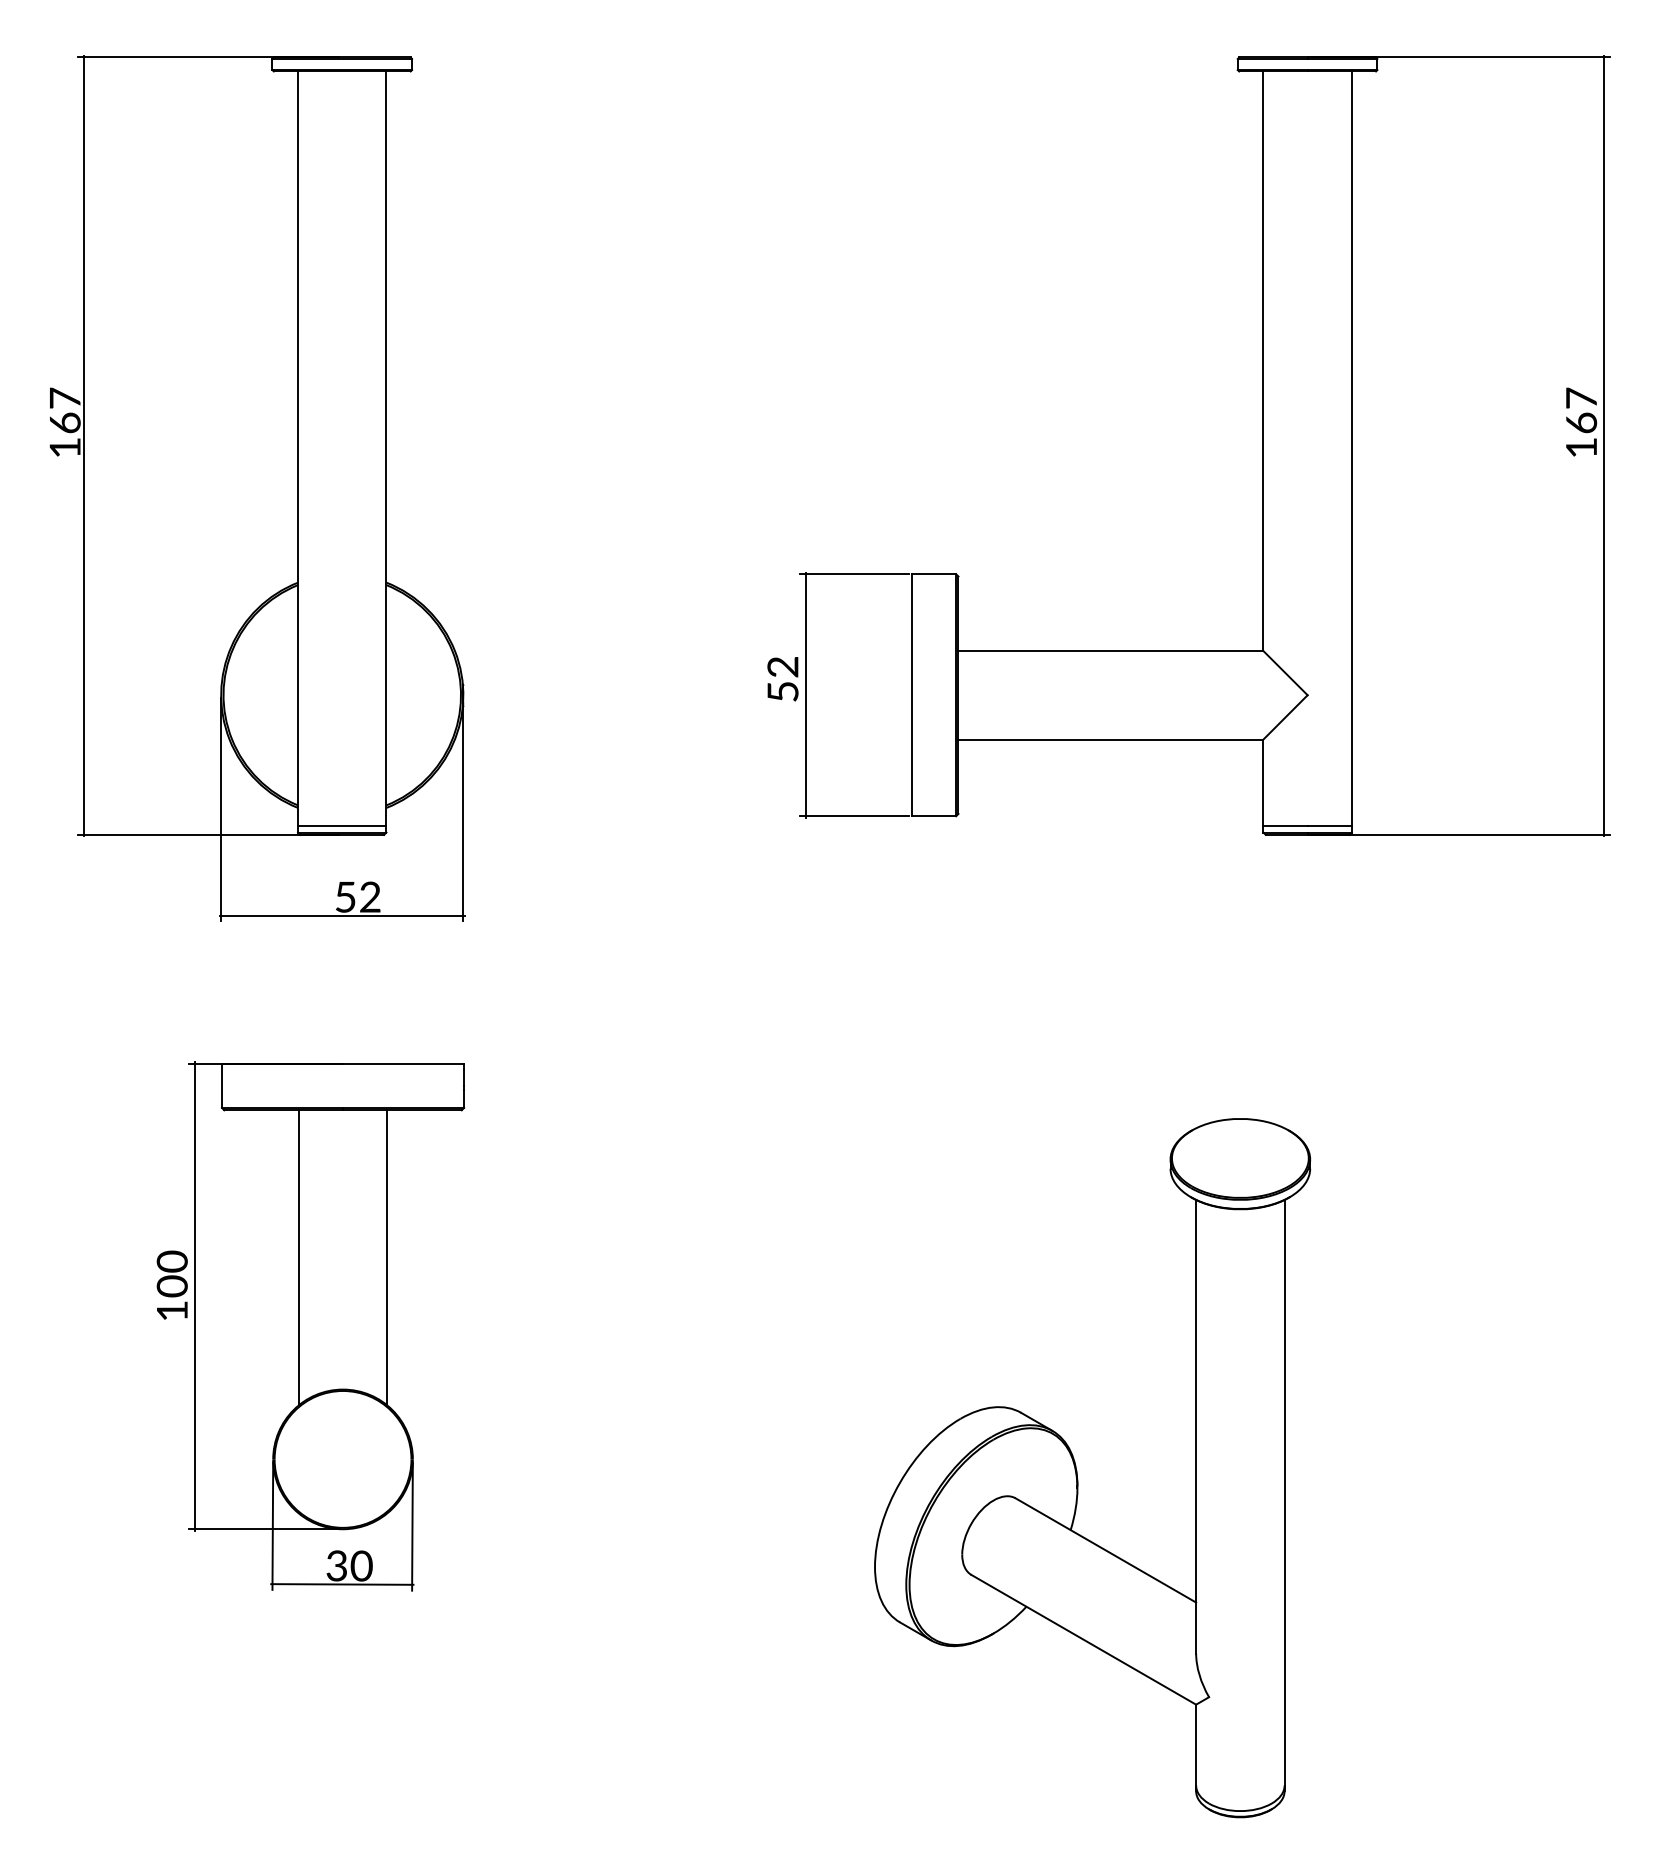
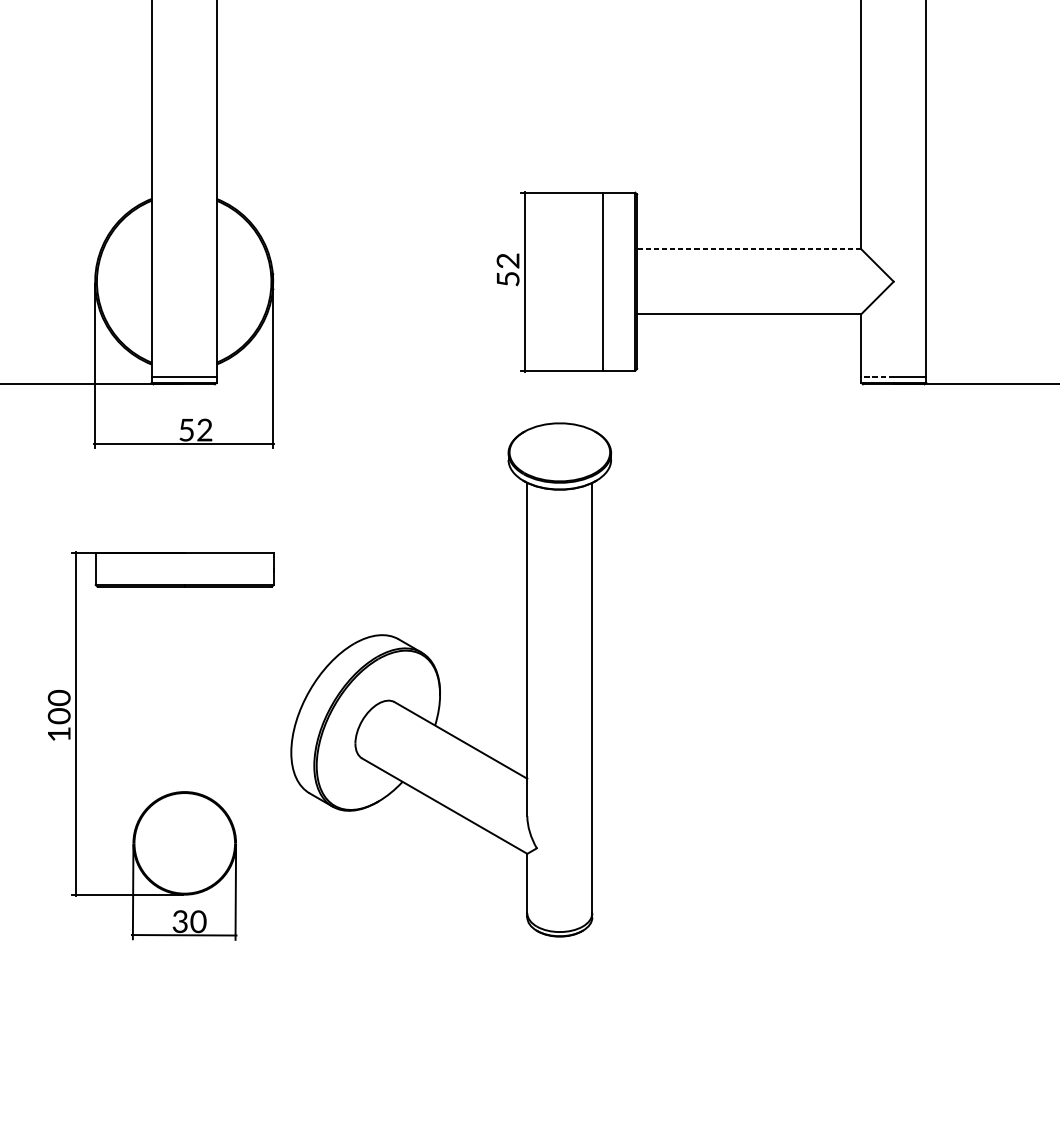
line: (1110, 651) -> (748, 249), solid -> dashed
line: (1285, 825) -> (877, 377), solid -> dashed
line: (298, 1257) -> (152, 694), removed
line: (387, 1257) -> (217, 694), removed
part: (1077, 1470) -> (440, 681), moved

